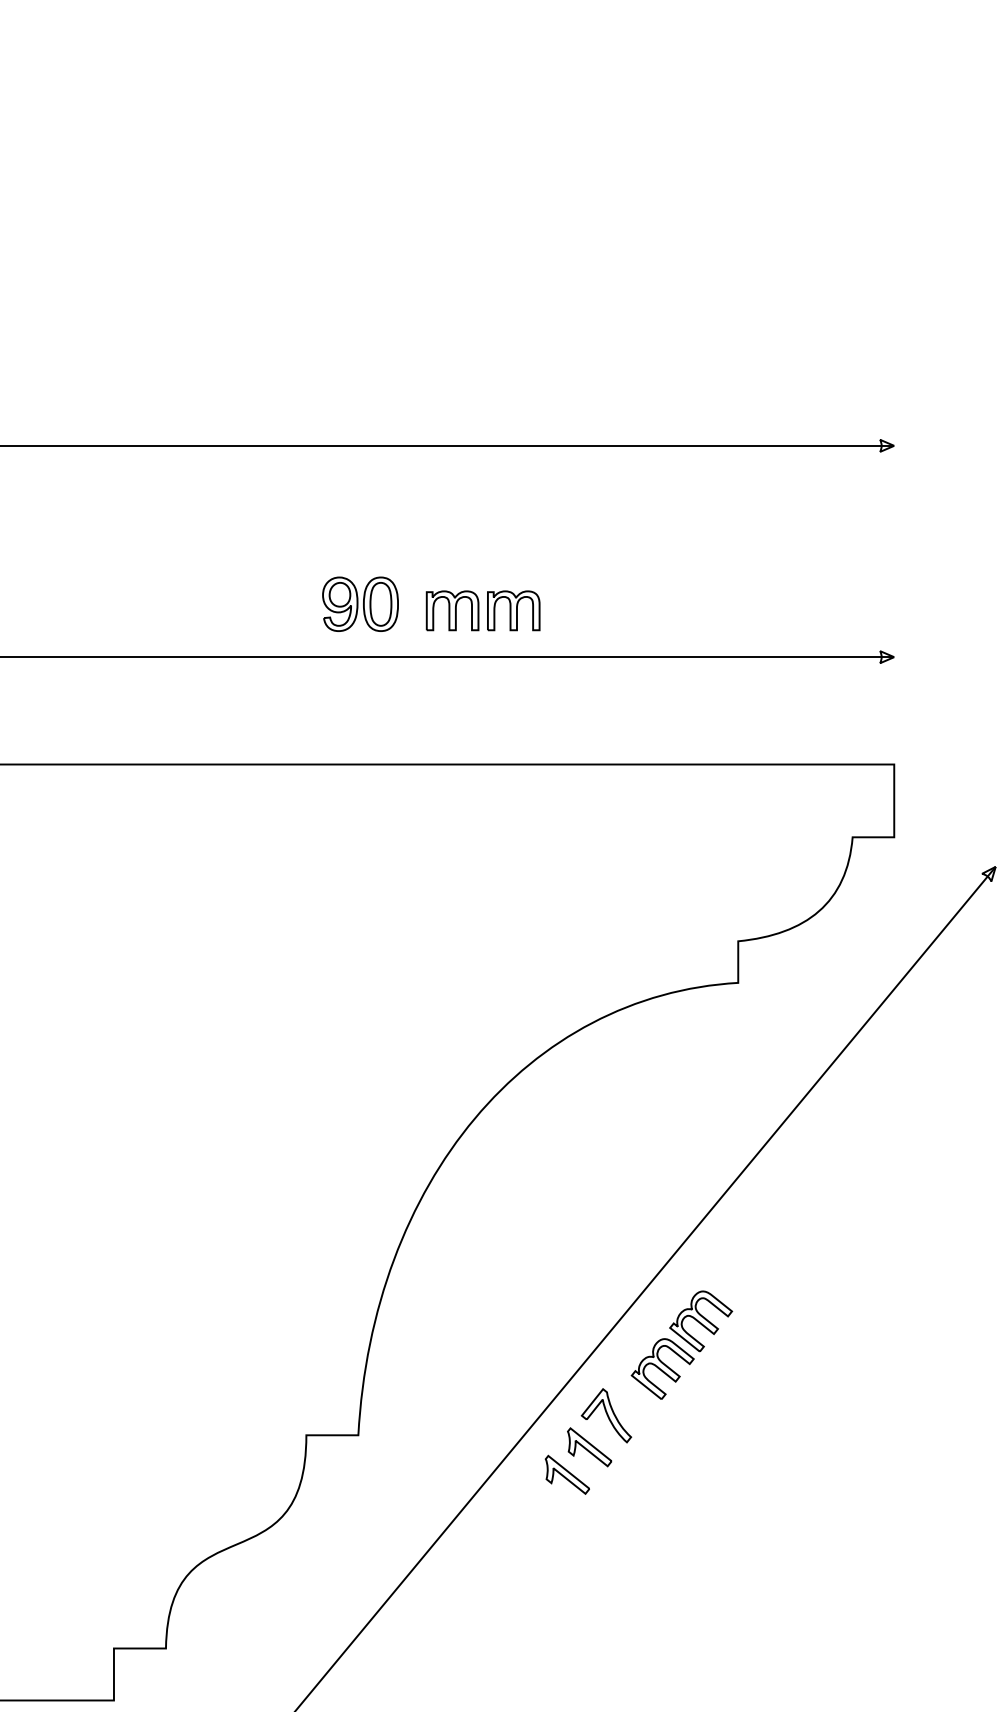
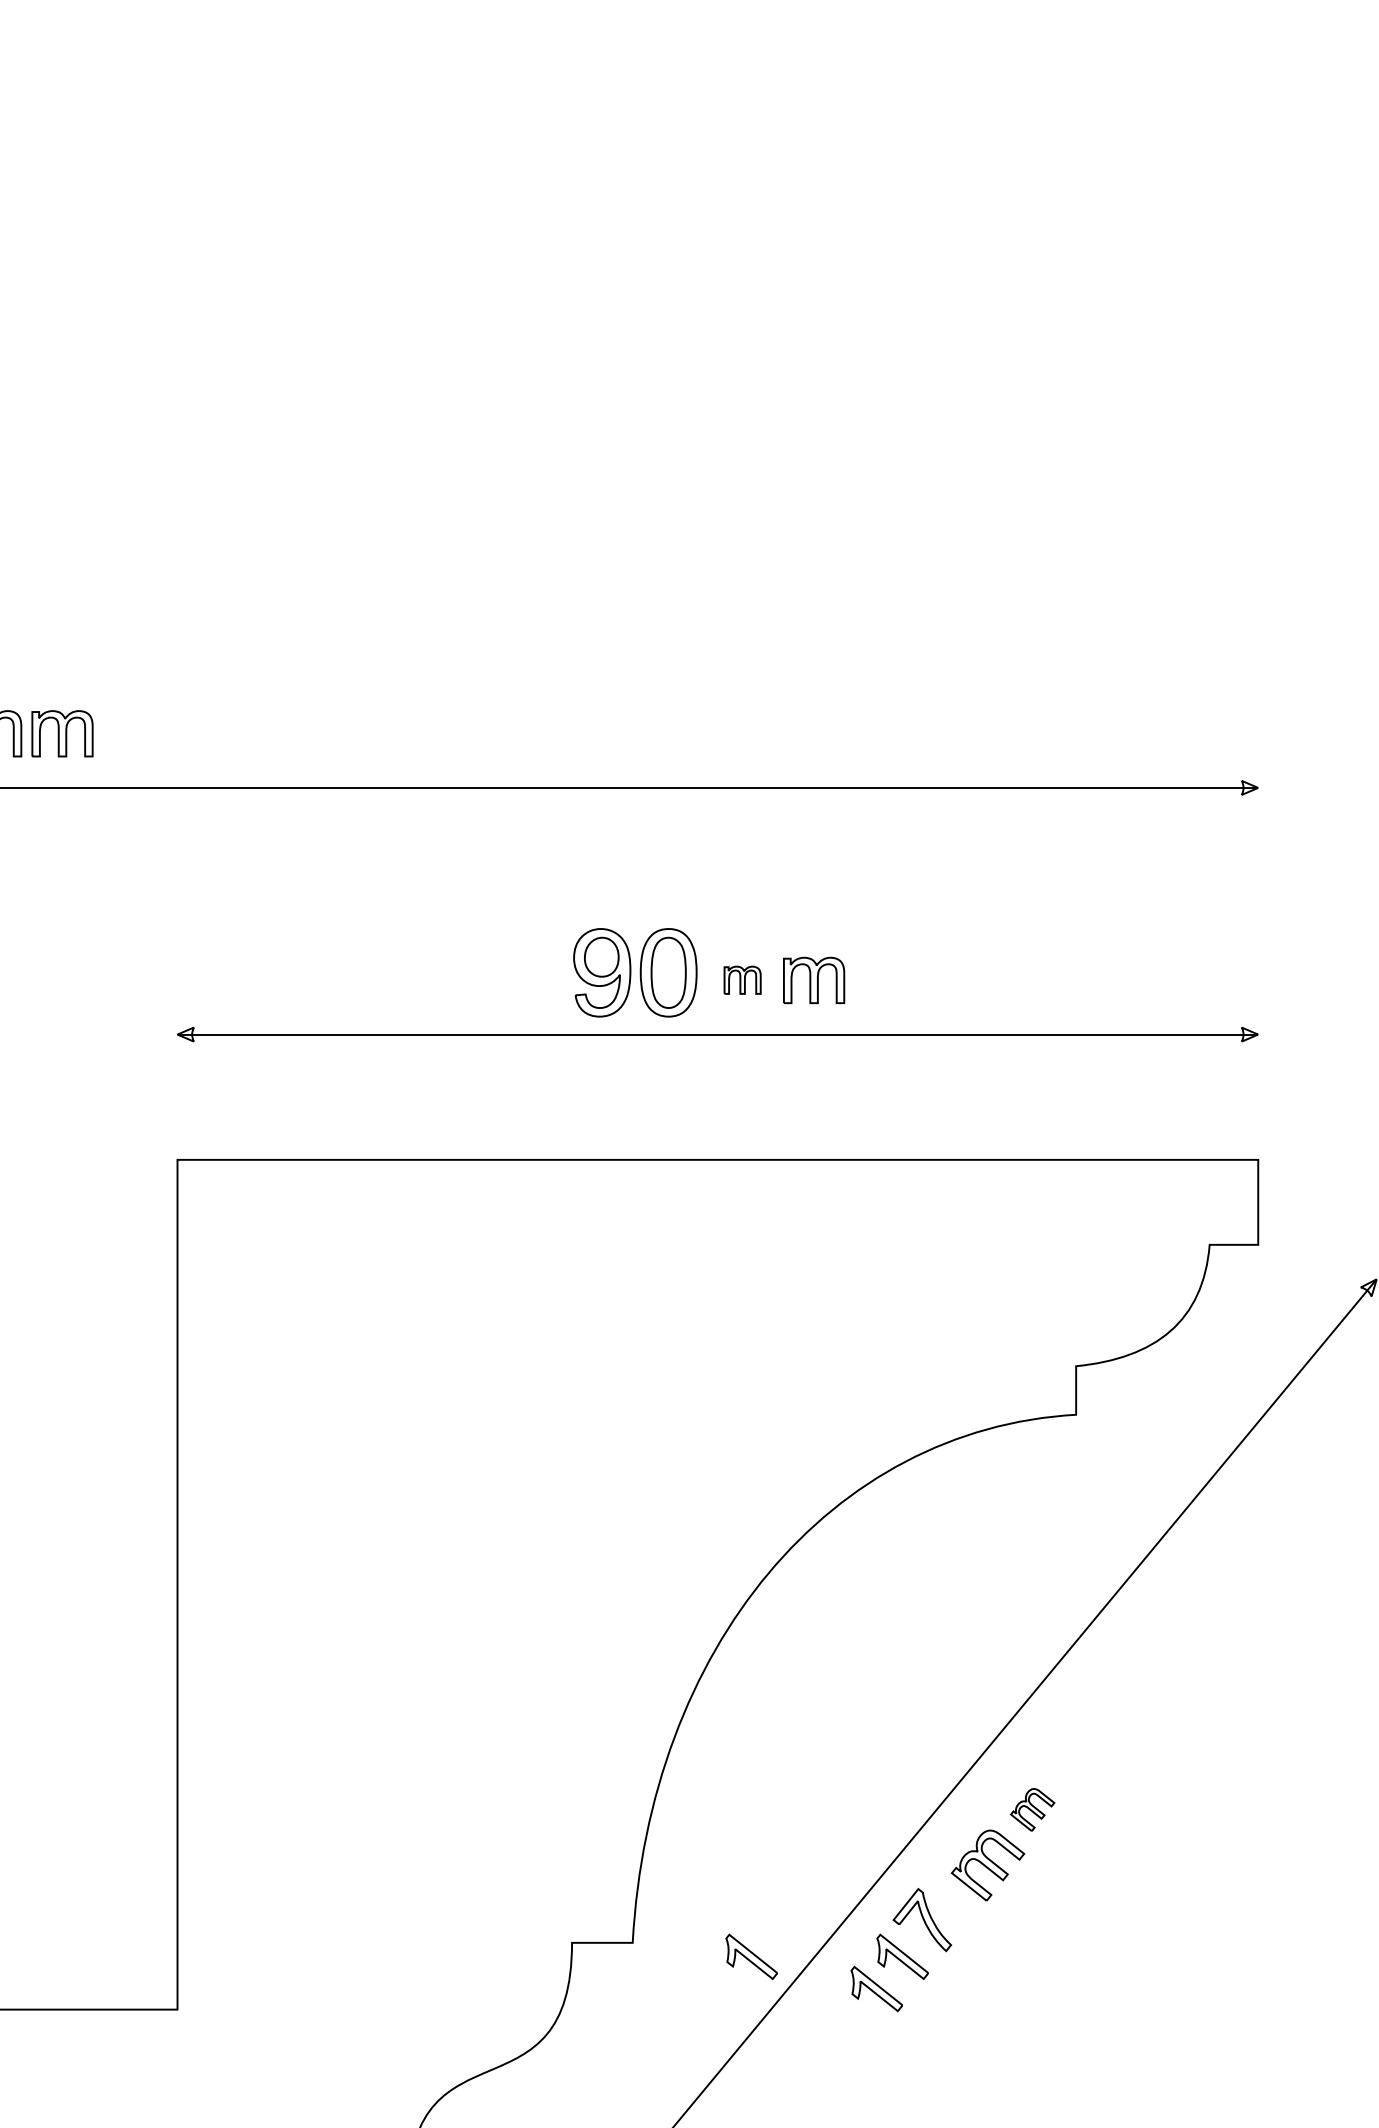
part: (359, 603) -> (634, 972), size x1.4
part: (452, 609) -> (742, 979), size x0.6
part: (700, 1321) -> (1032, 1809), size x0.6
part: (460, 1446) -> (751, 1956), added

